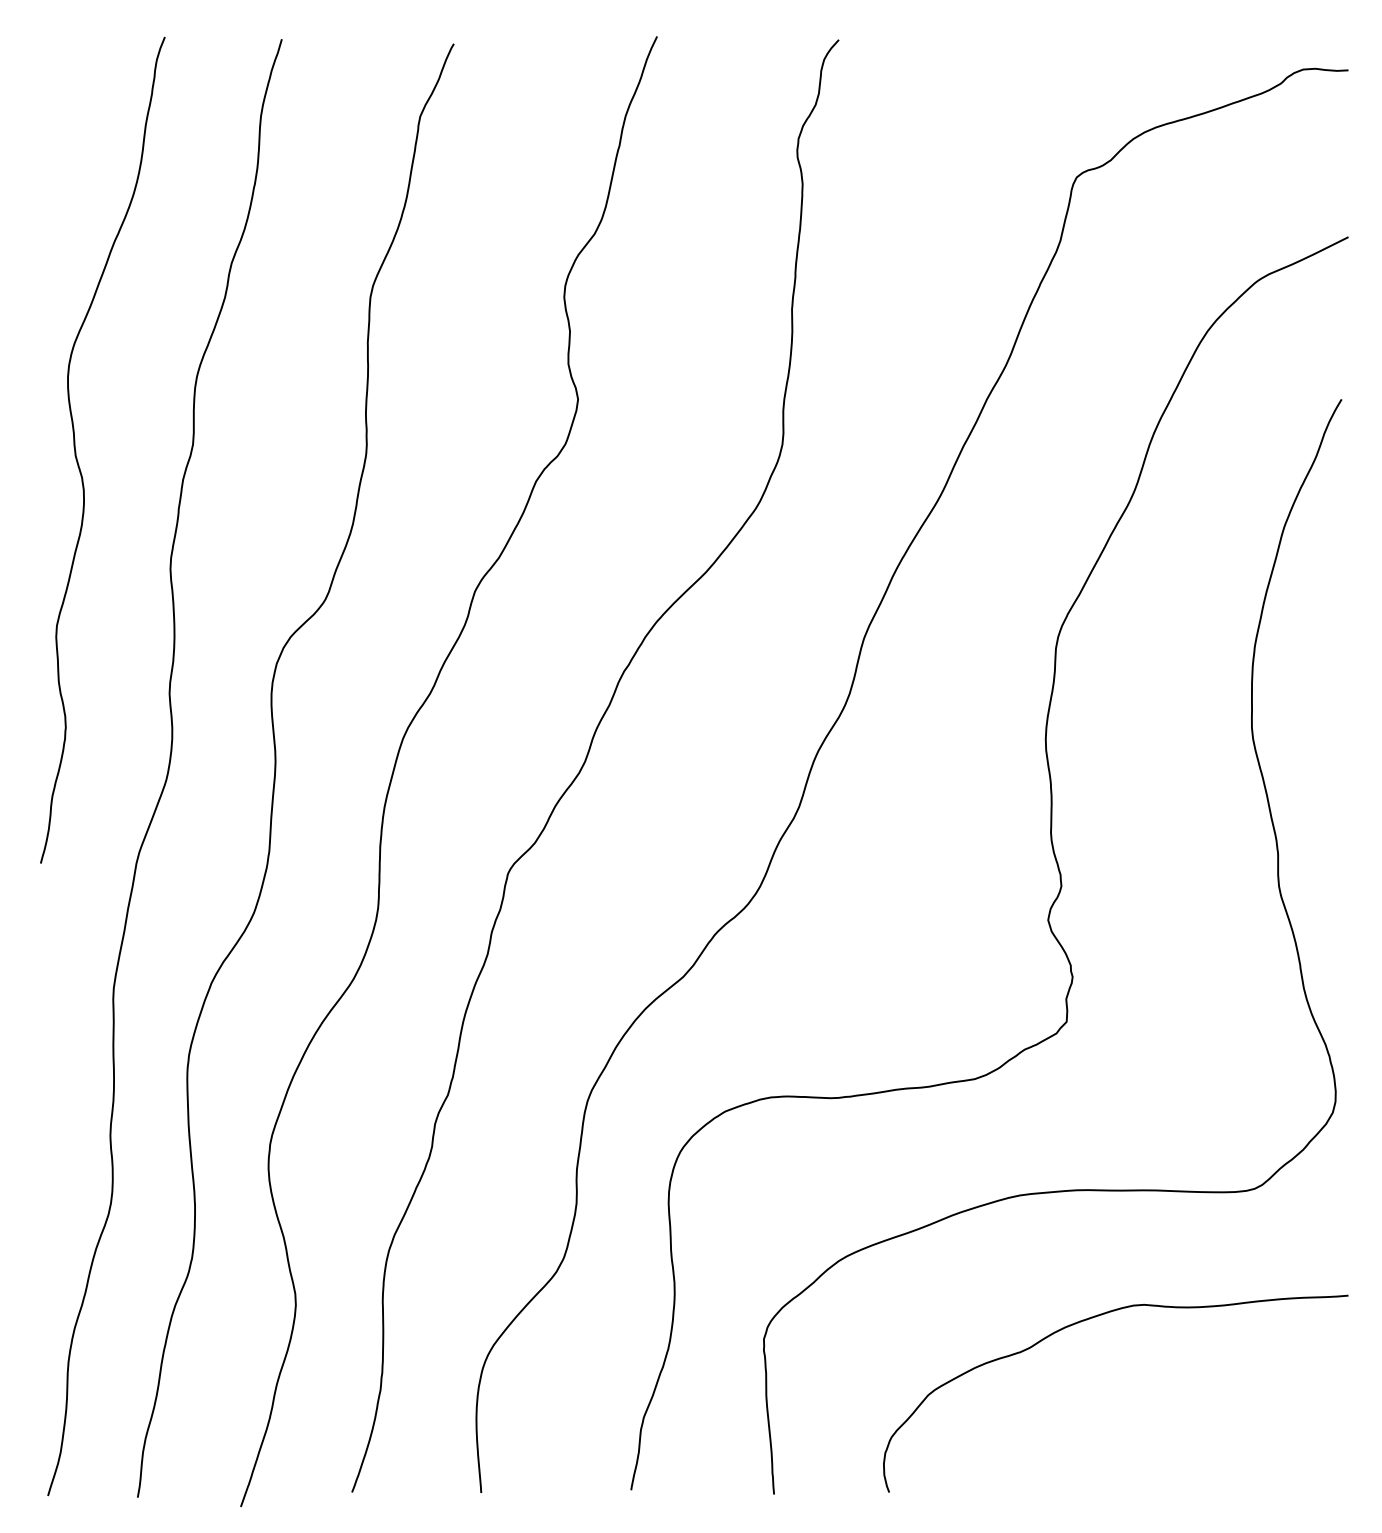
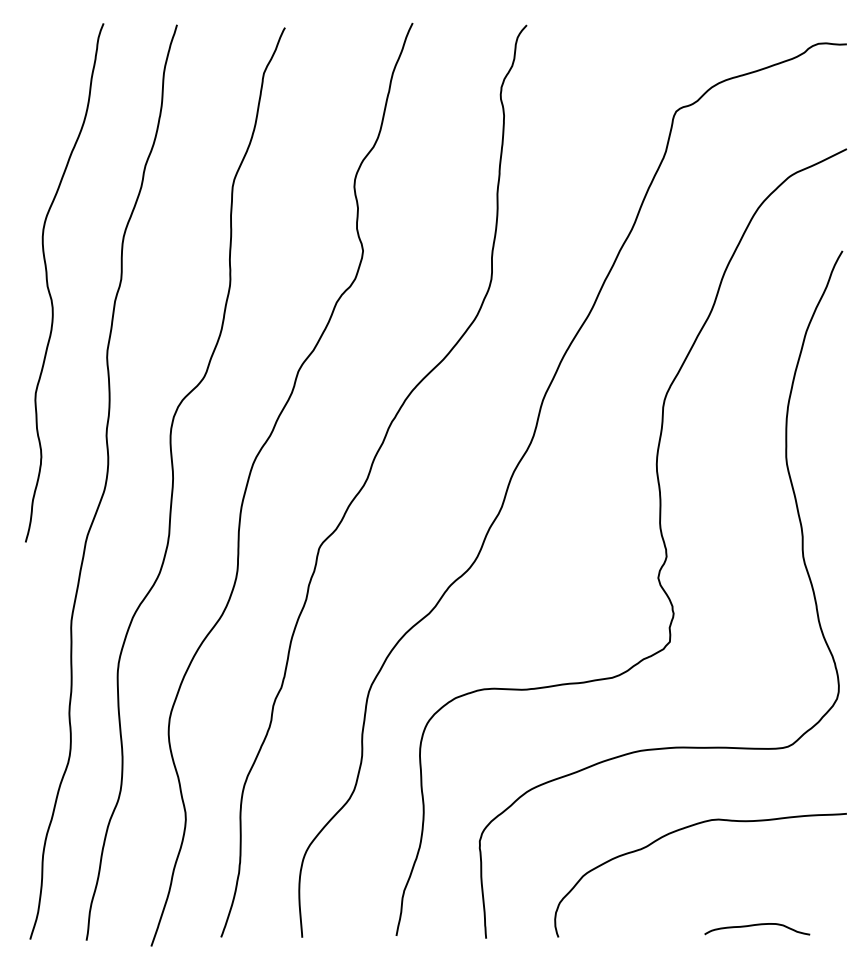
curve: (1206, 1473) -> (757, 925), added

